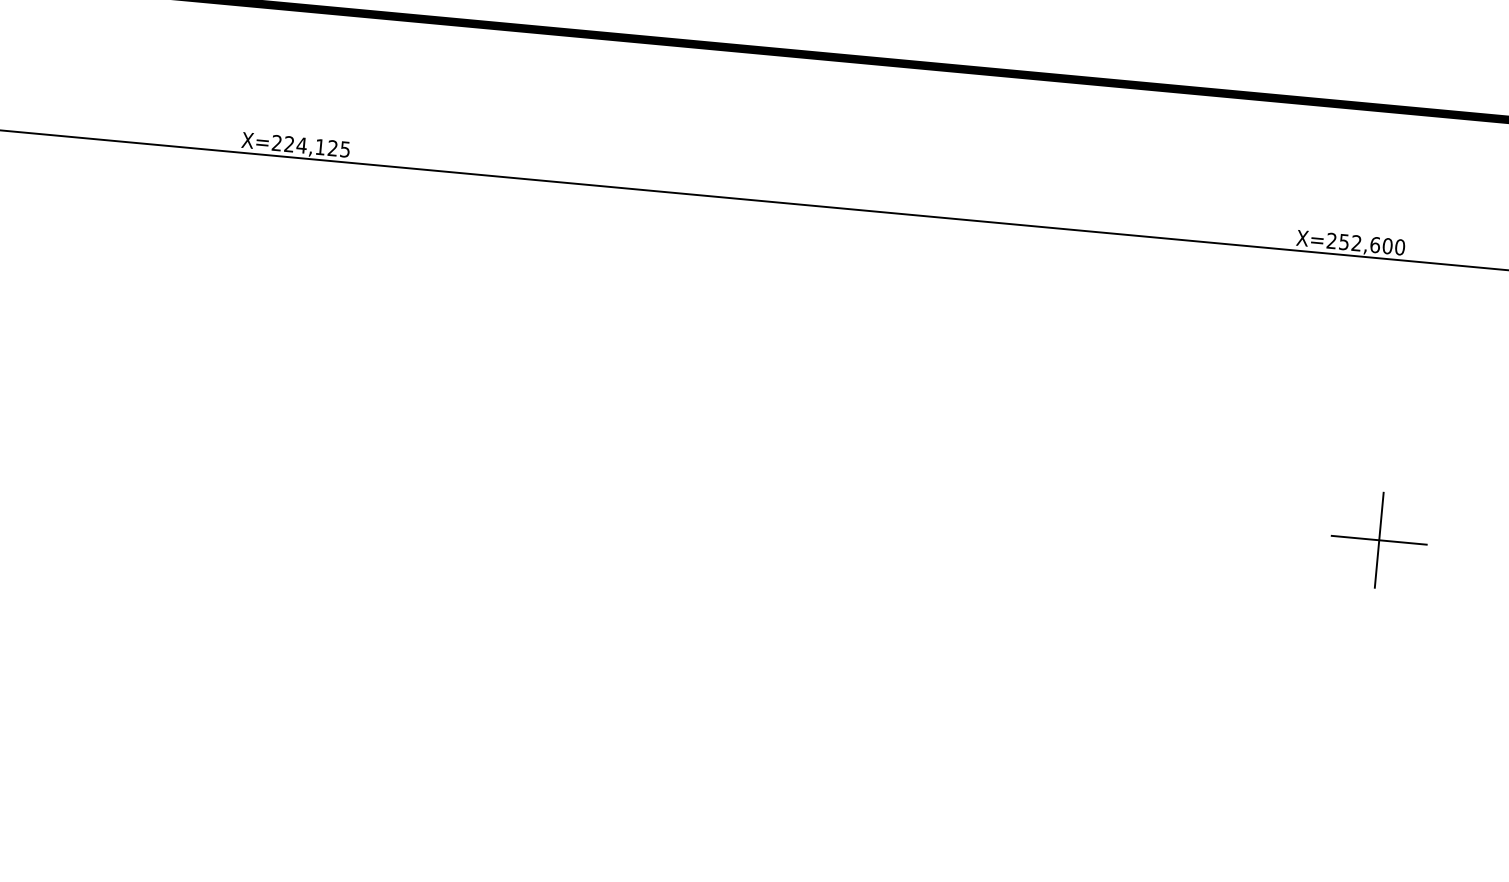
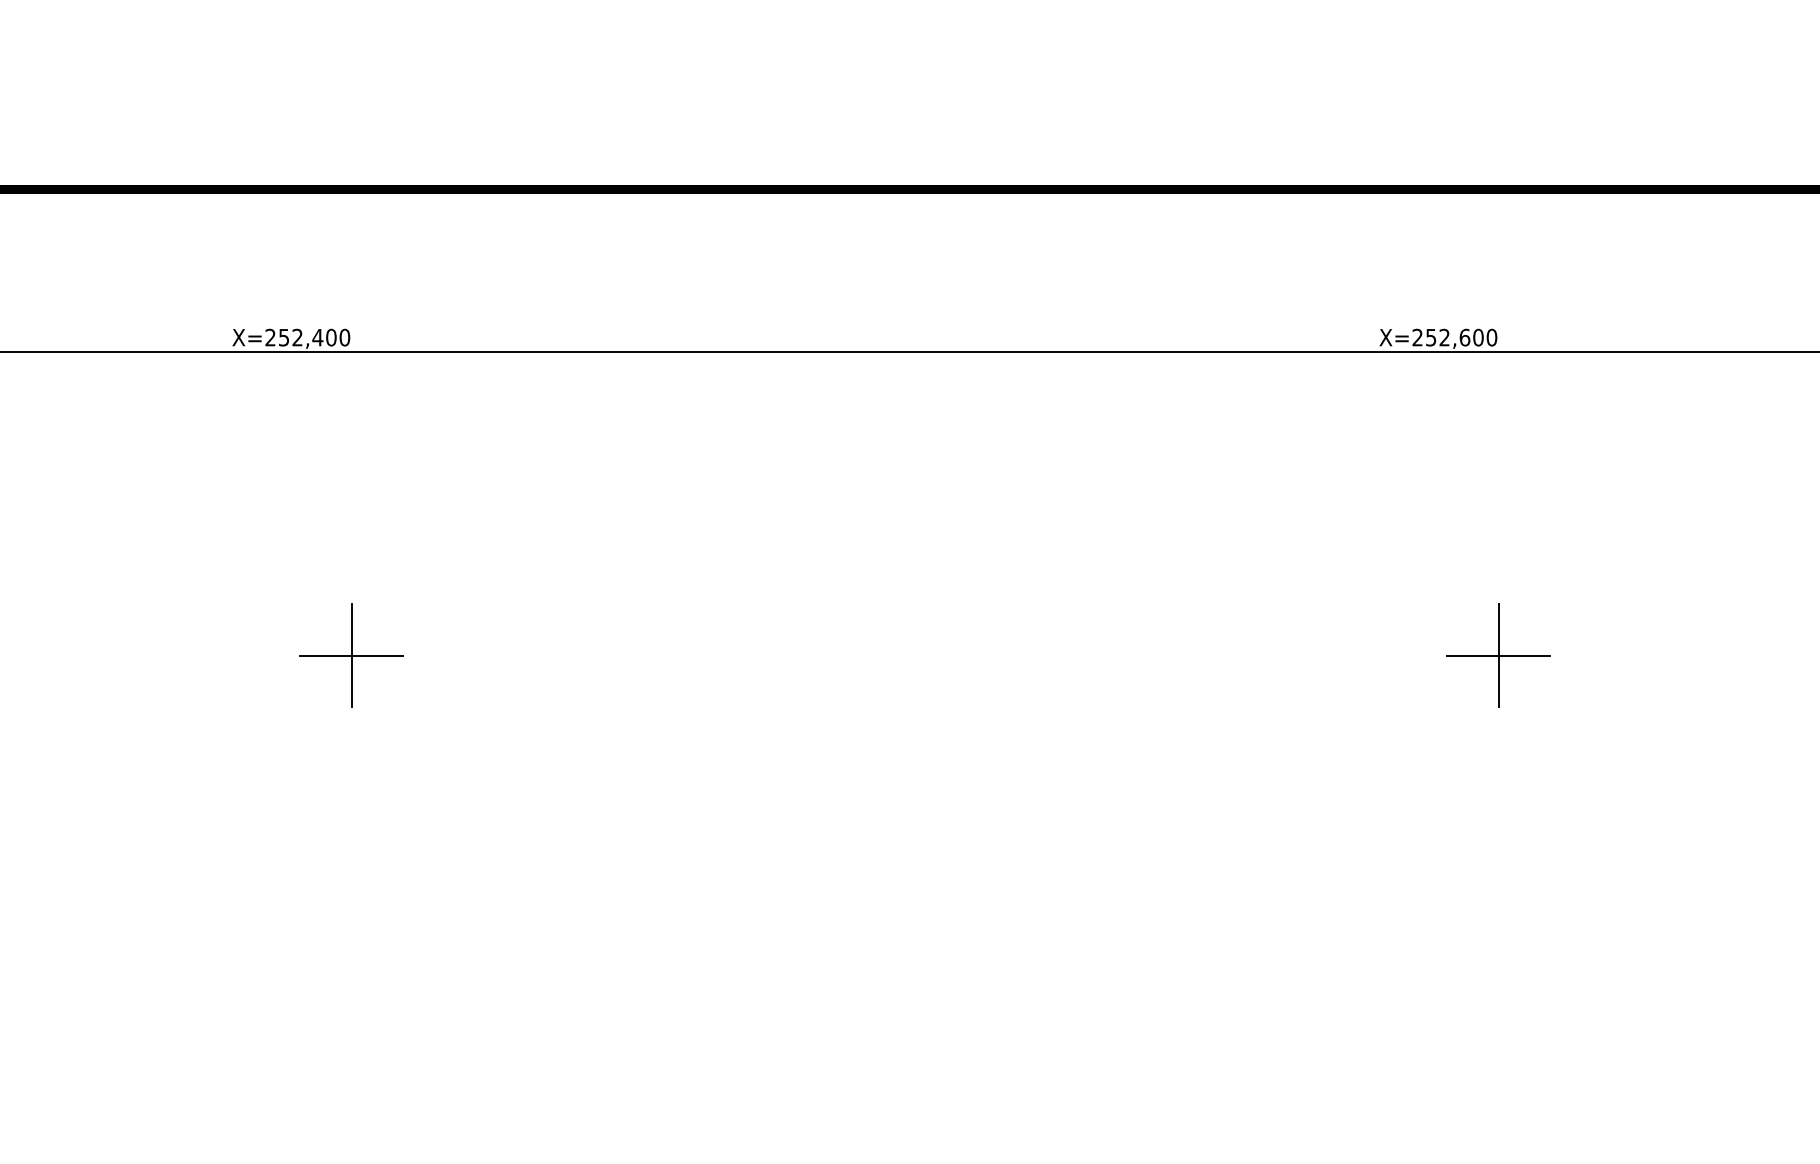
text: (317, 146) -> (314, 337), X=224,125 -> X=252,400
part: (324, 442) -> (351, 655), added

